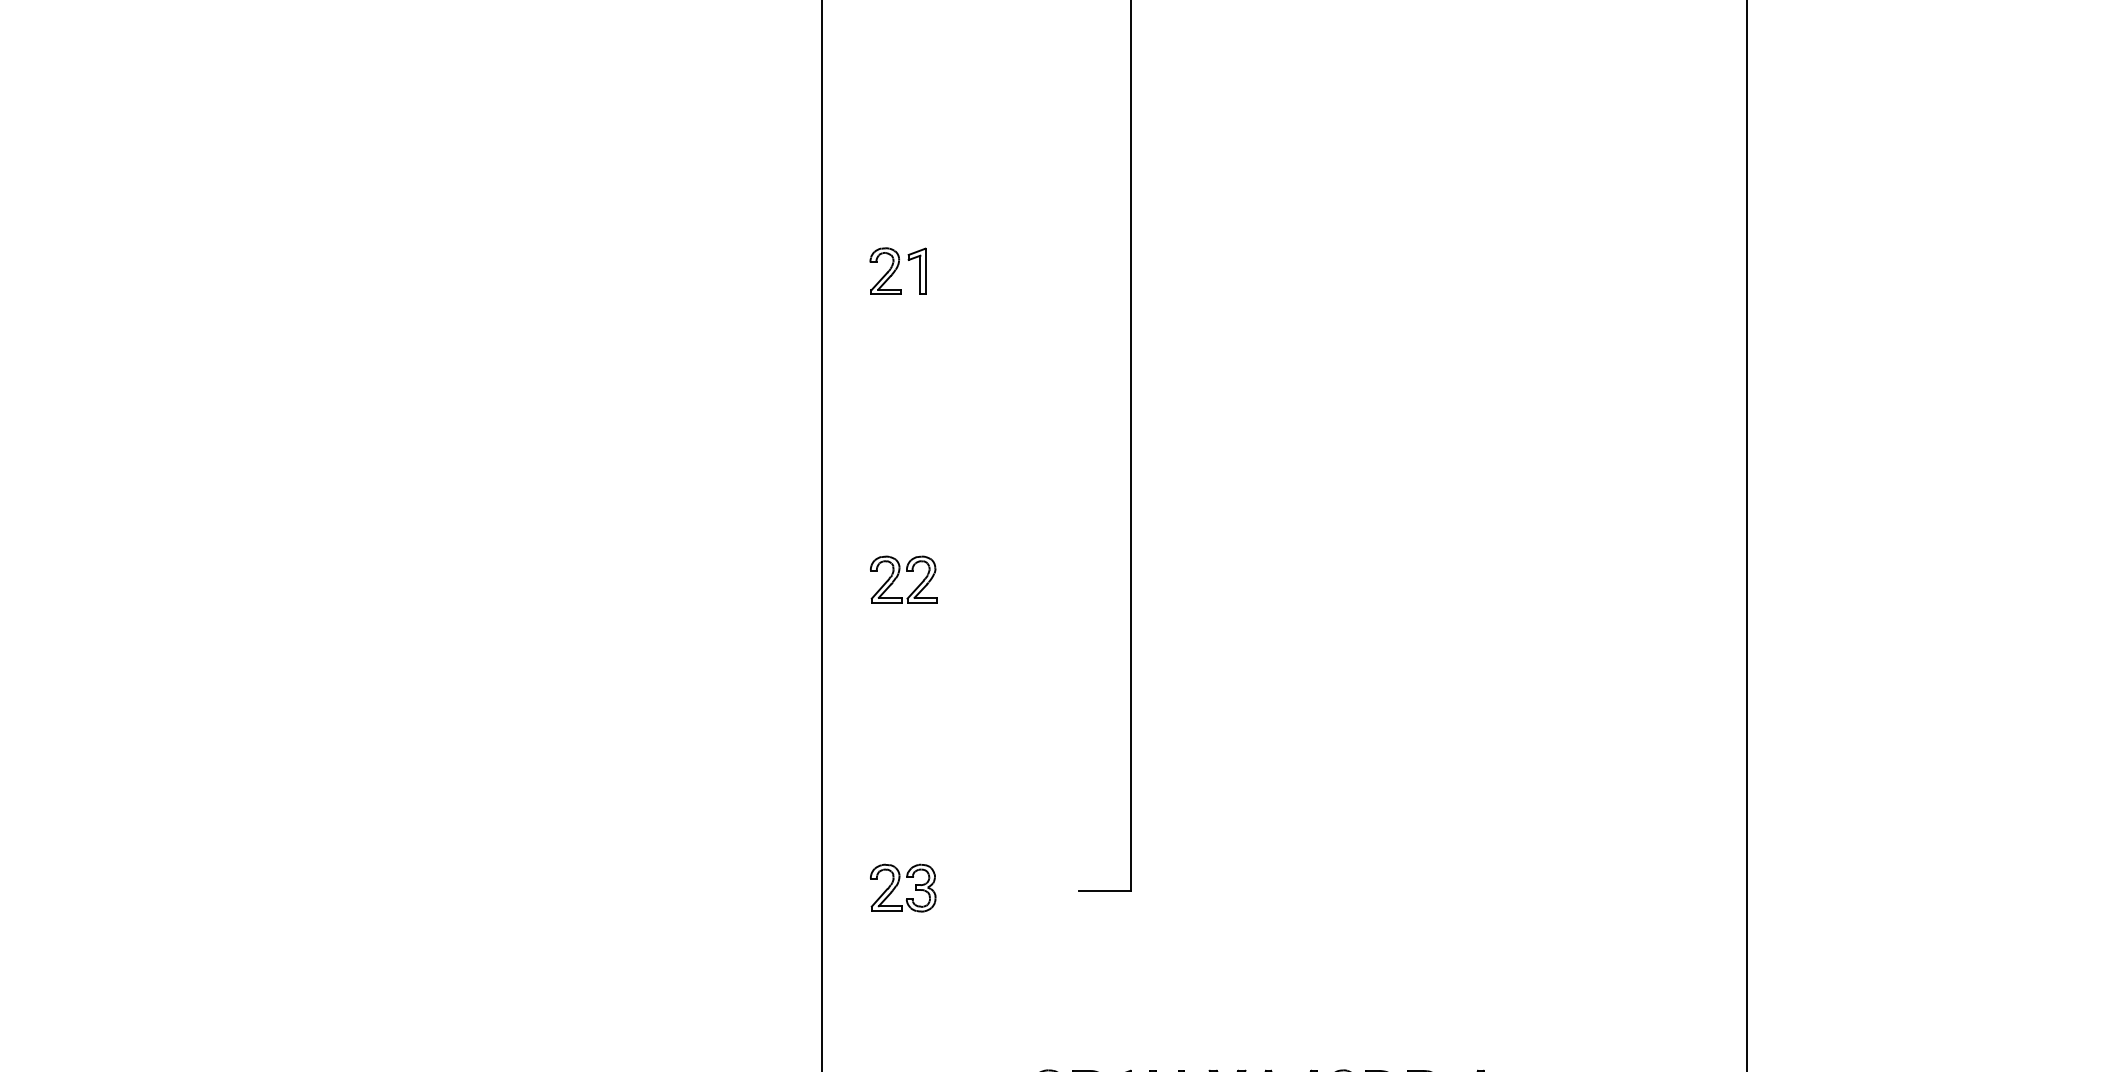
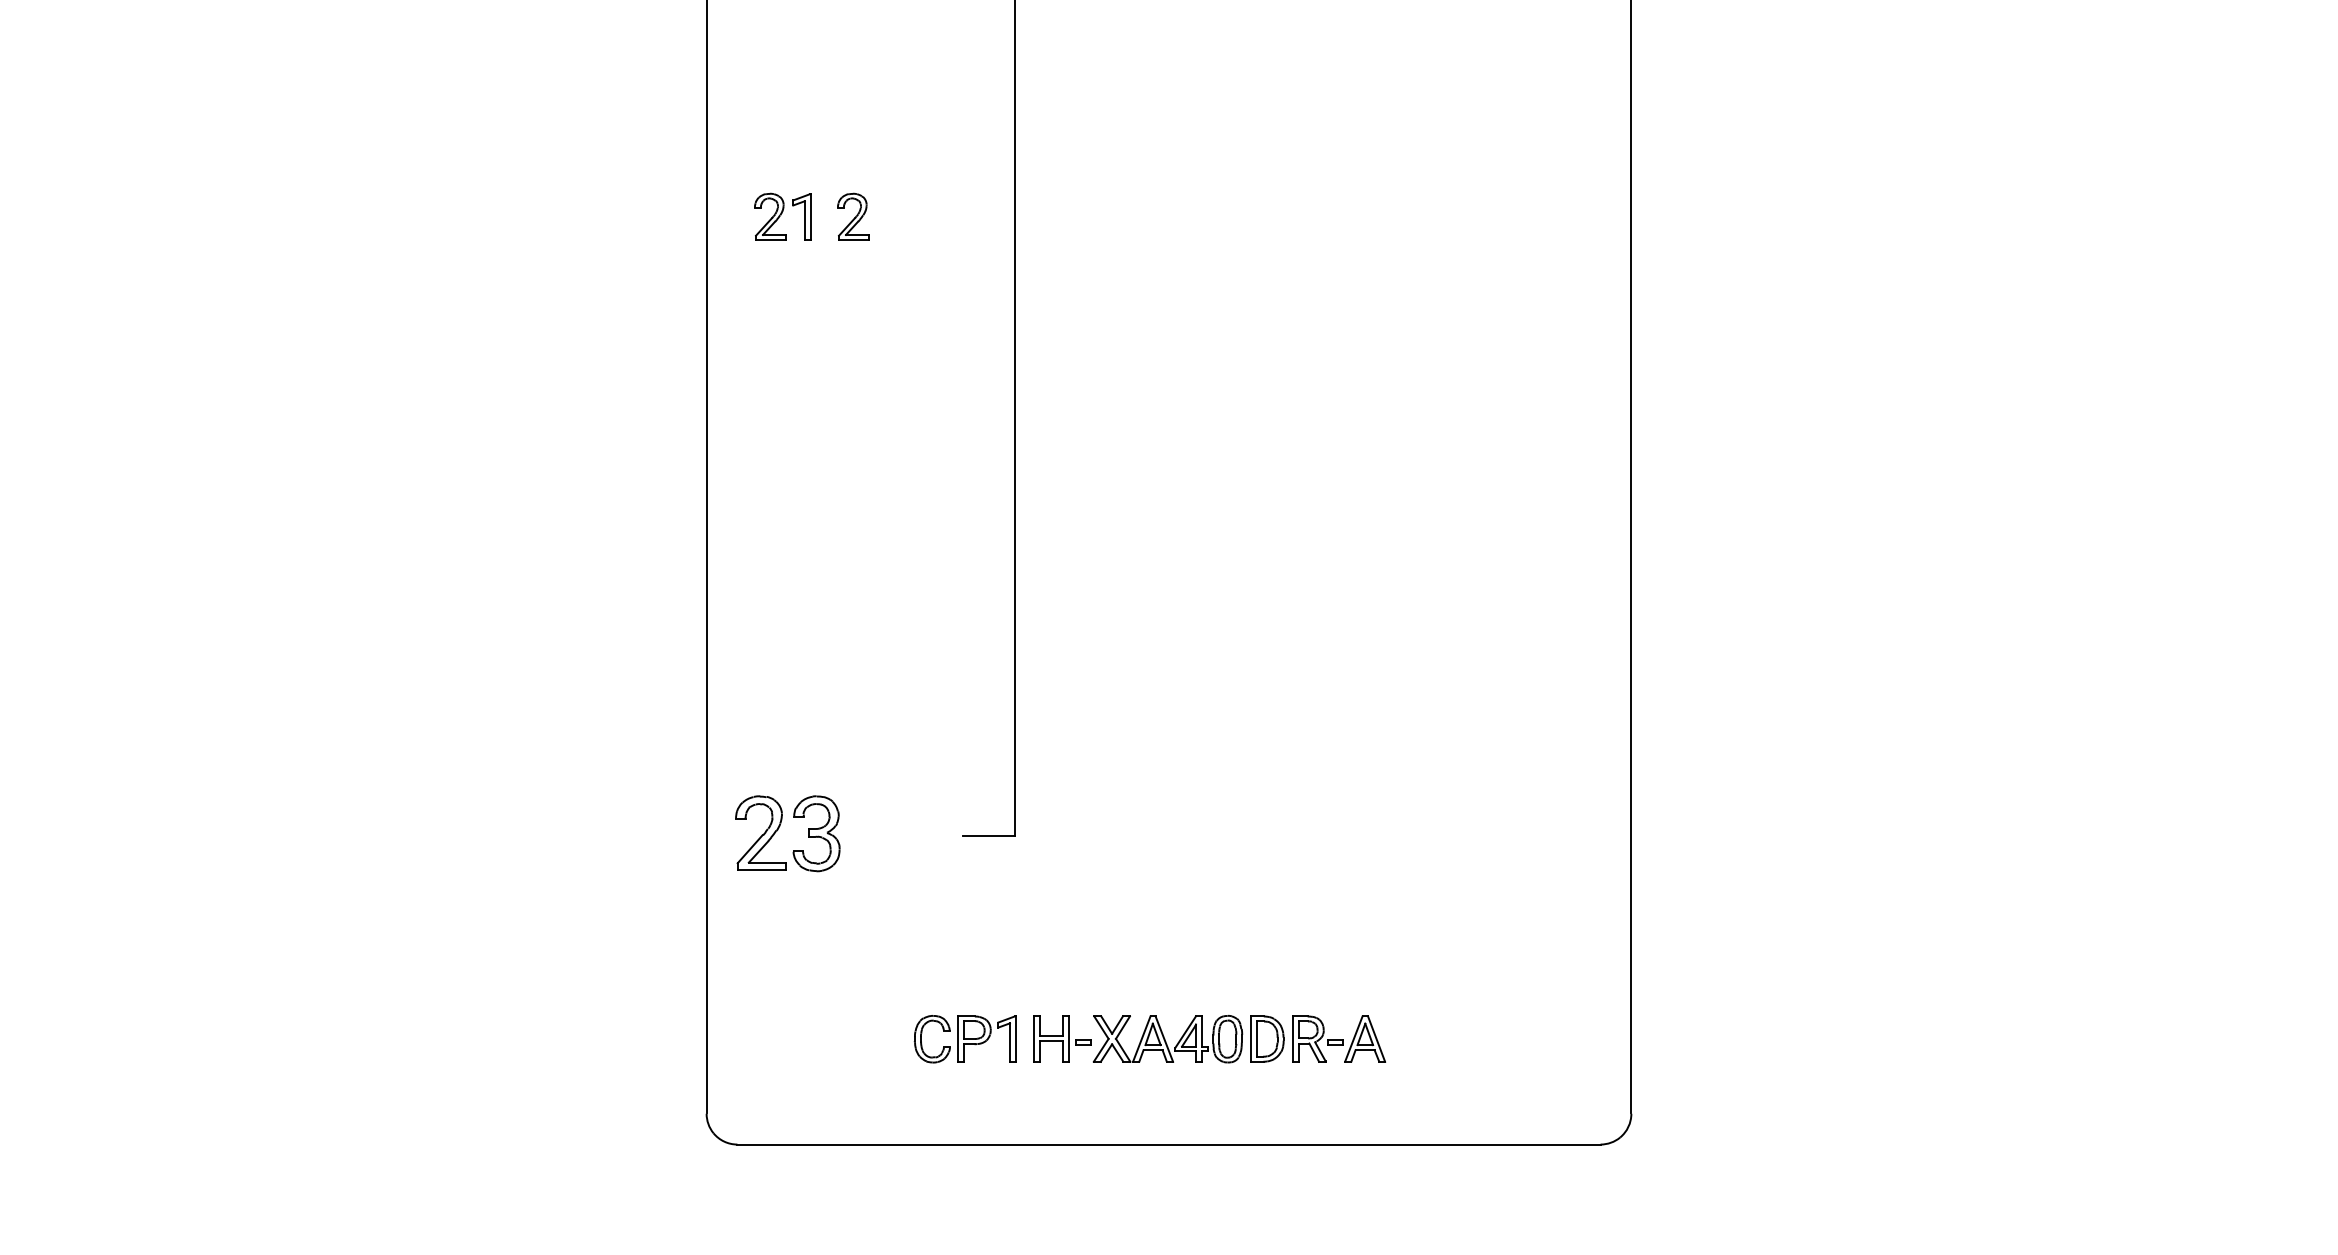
part: (968, 271) -> (853, 216), added
part: (897, 577) -> (782, 522), removed
part: (902, 888) -> (787, 833), size x1.6

